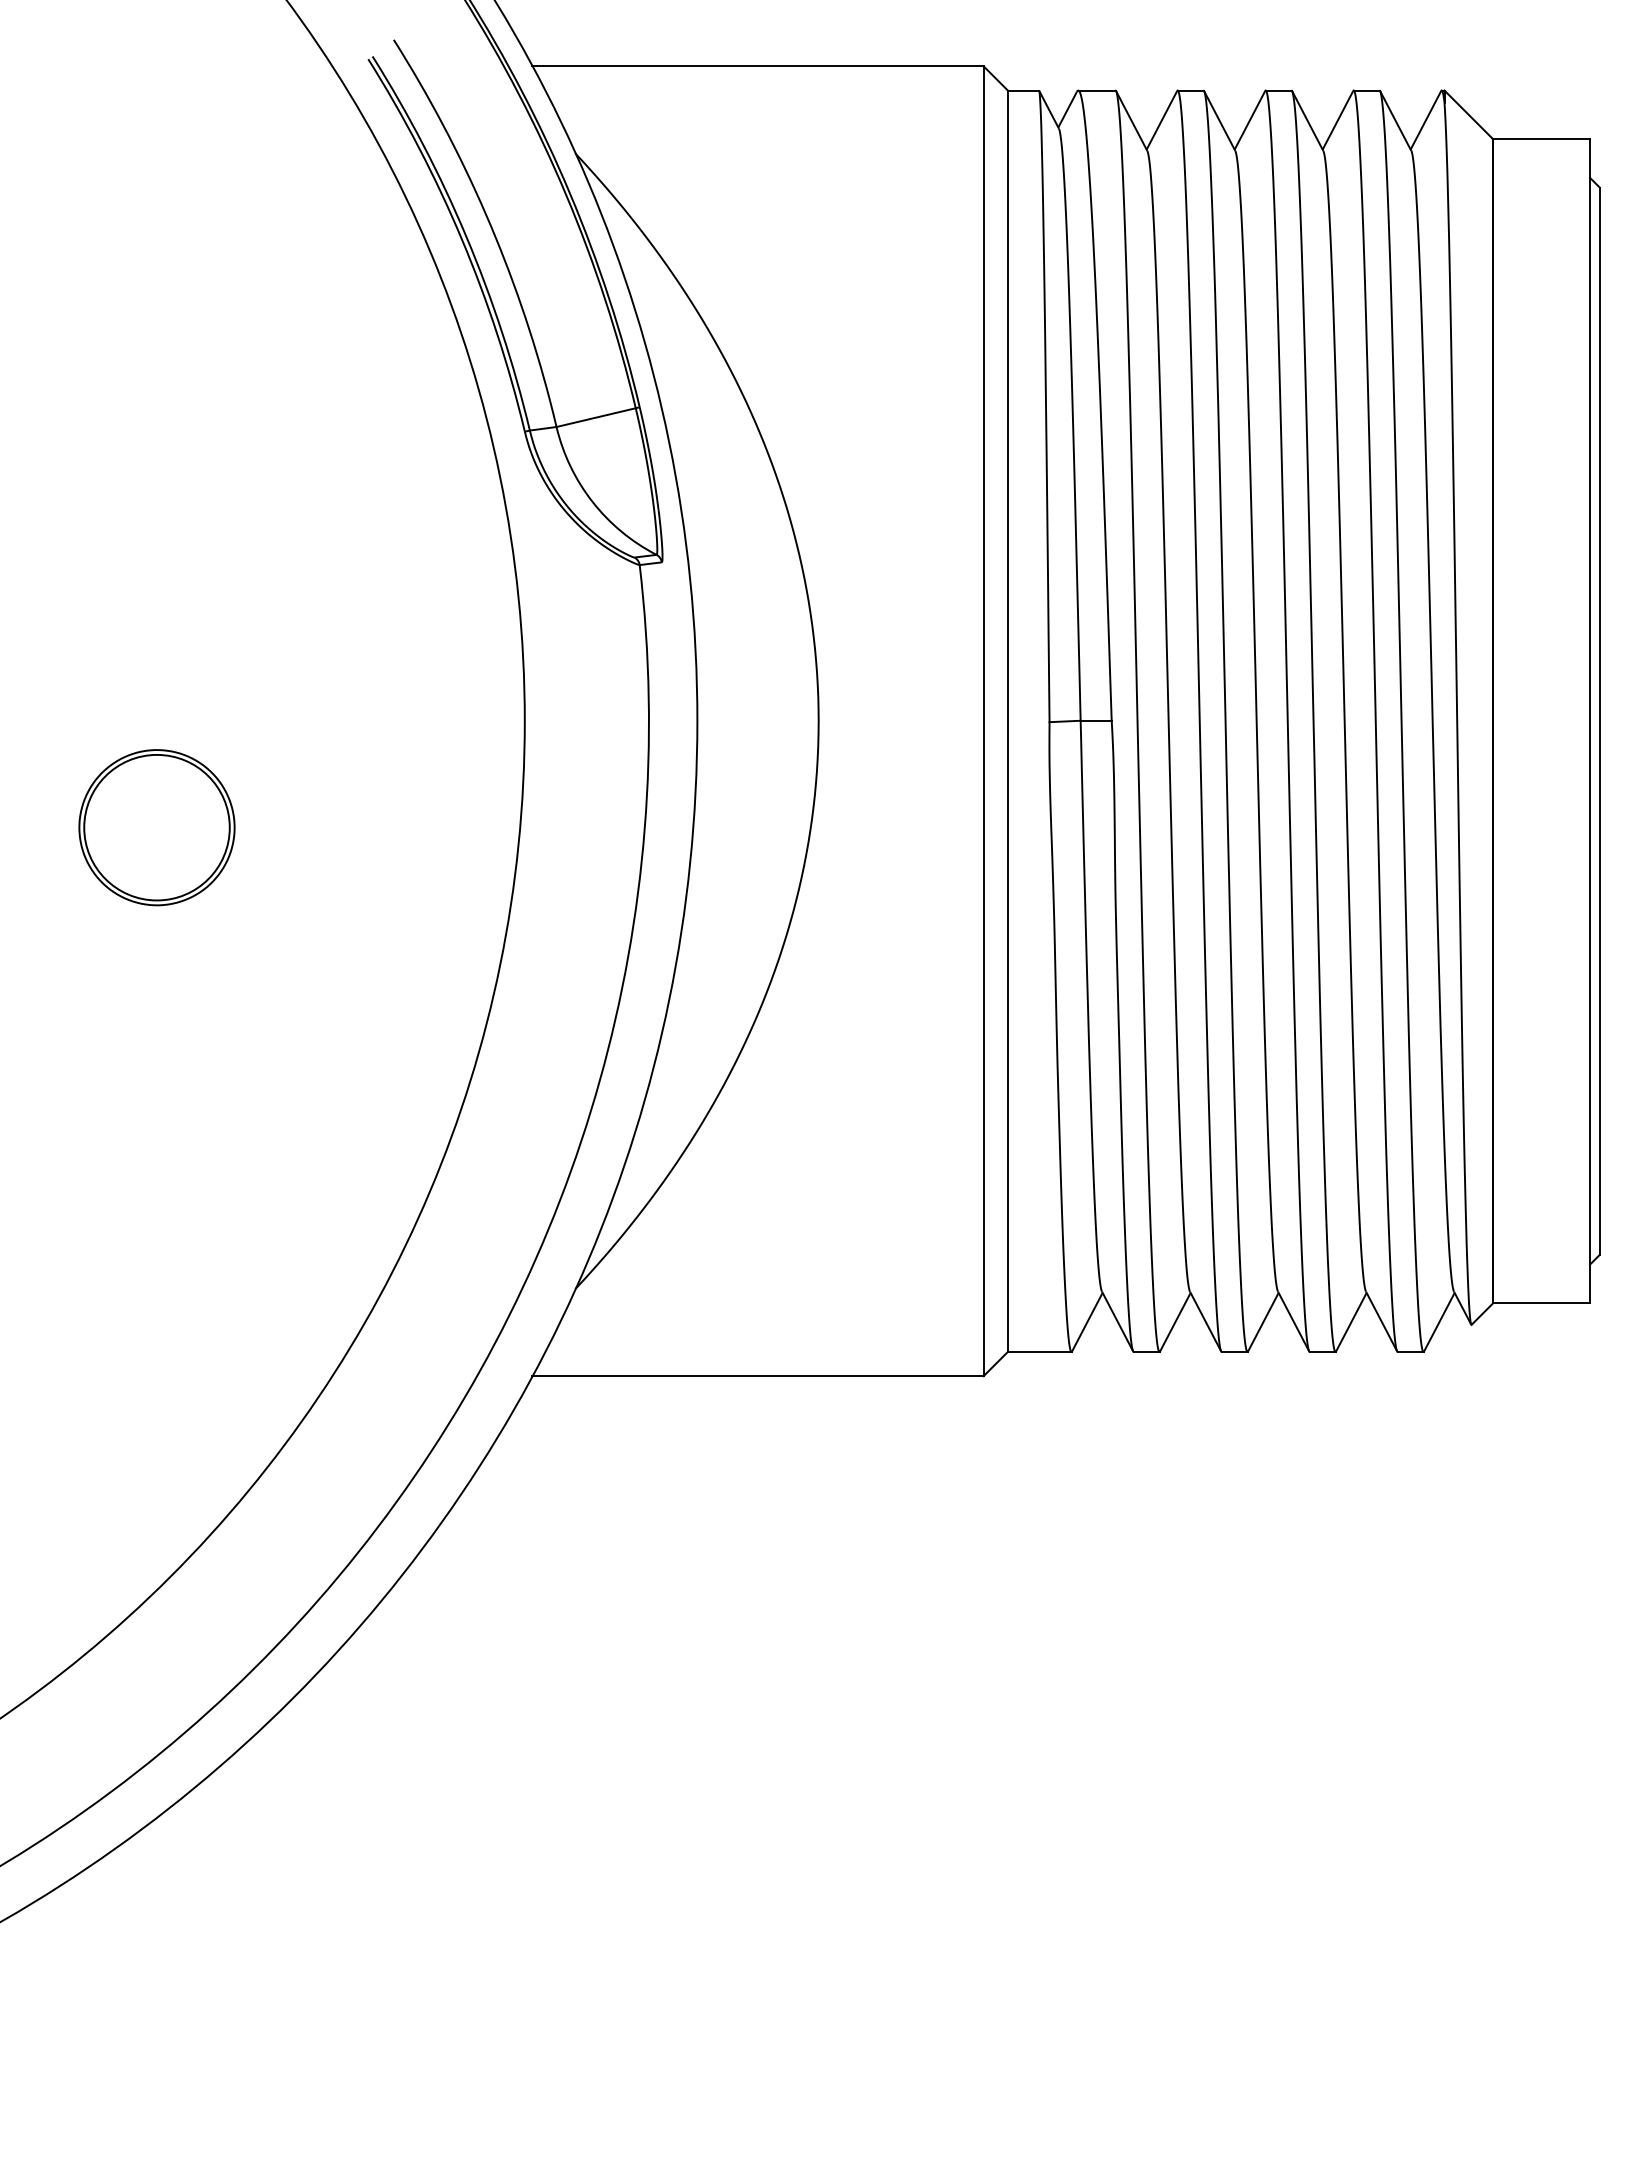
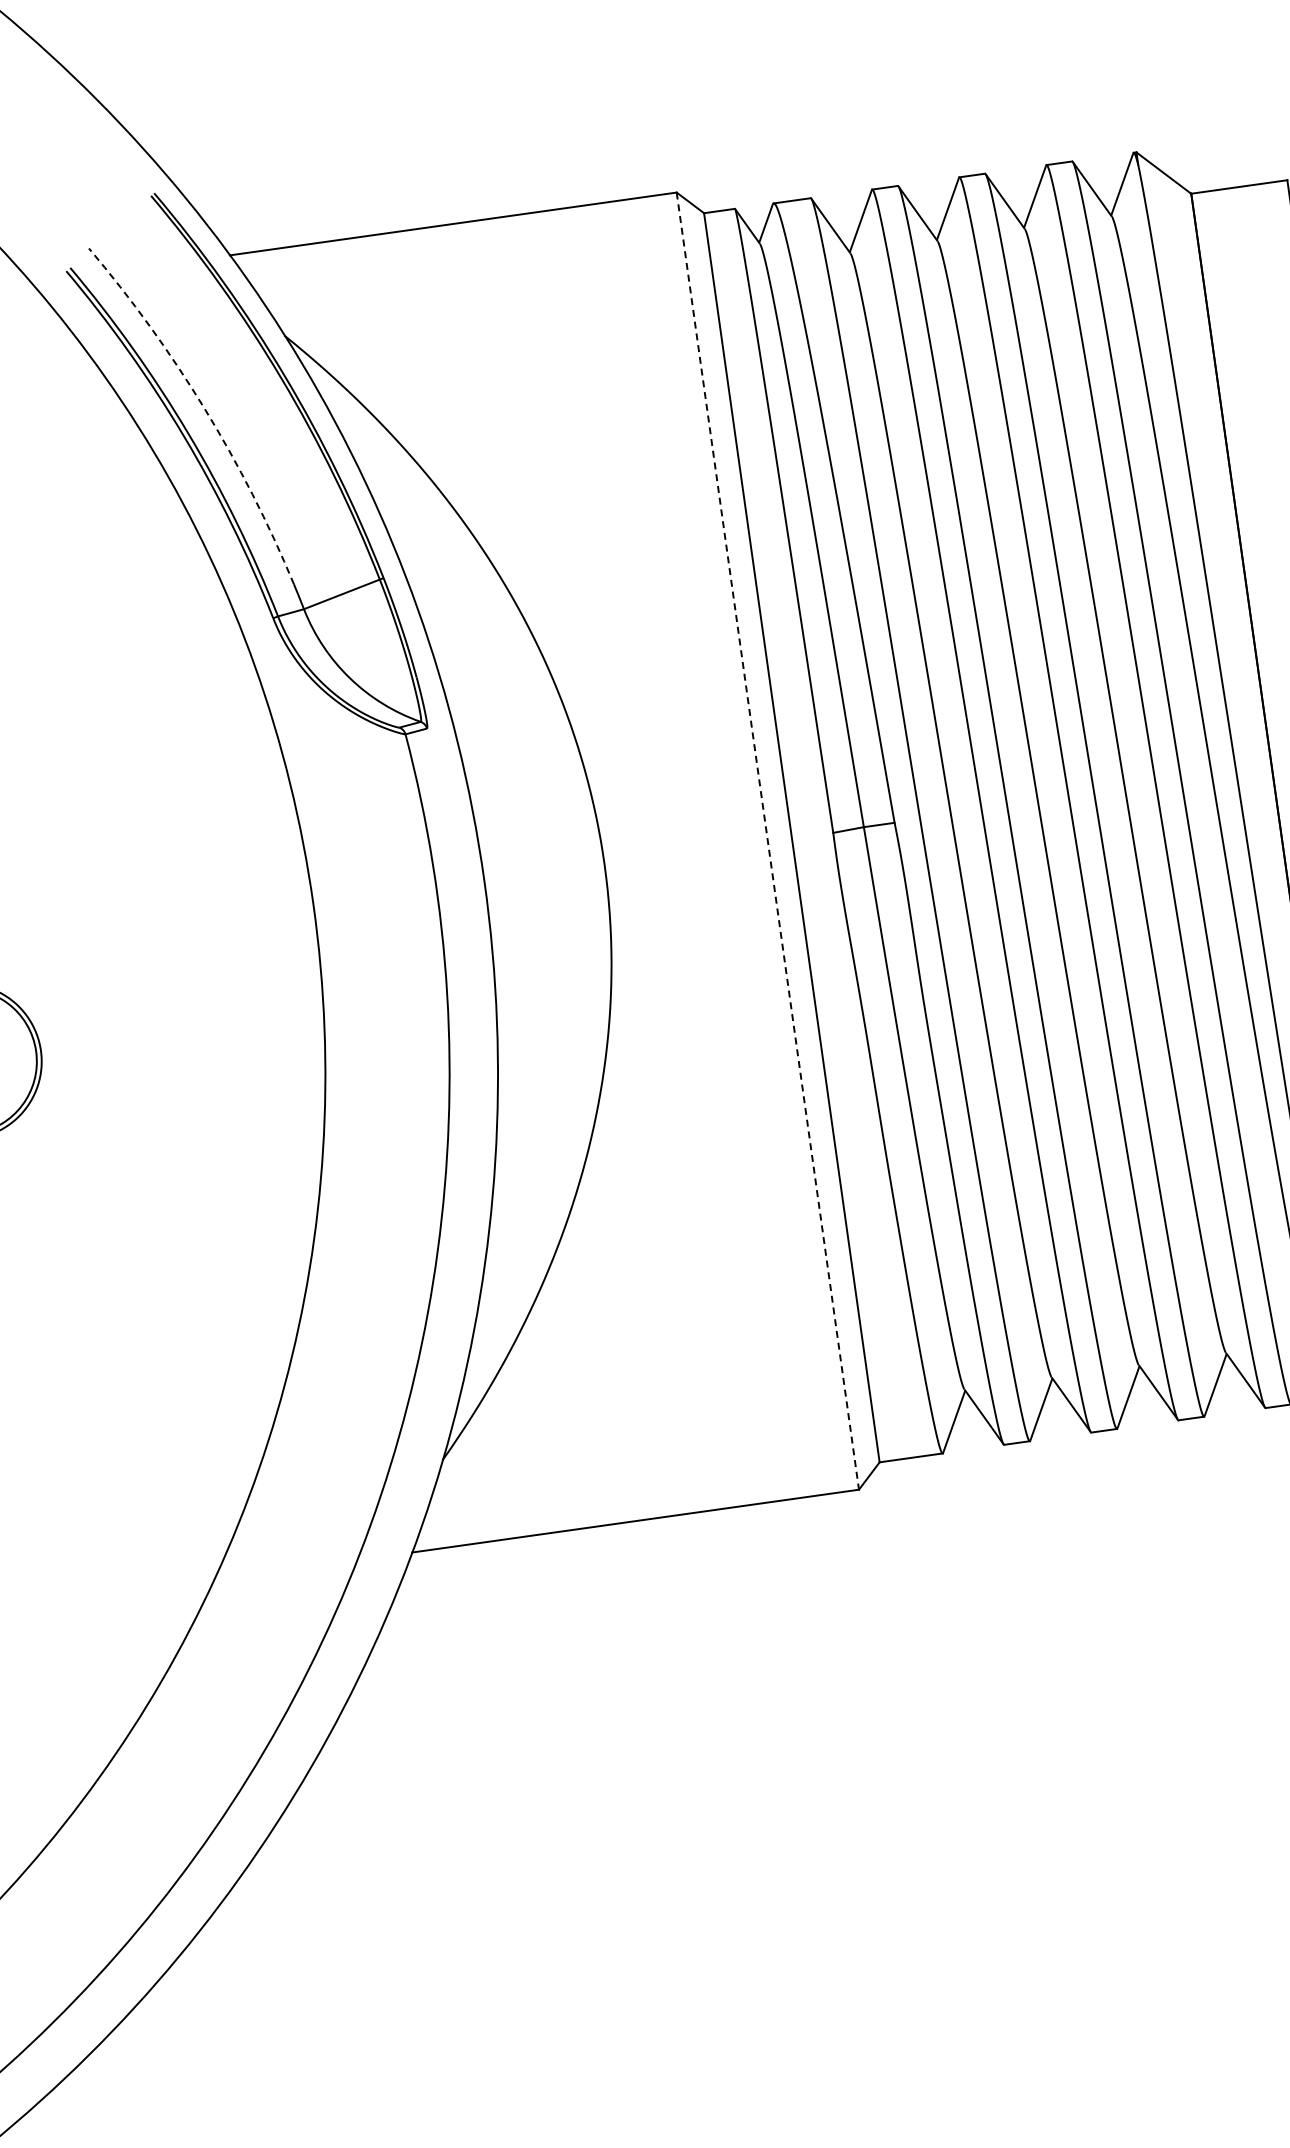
arc: (485, 214) -> (204, 408), solid -> dashed
line: (983, 721) -> (767, 841), solid -> dashed

